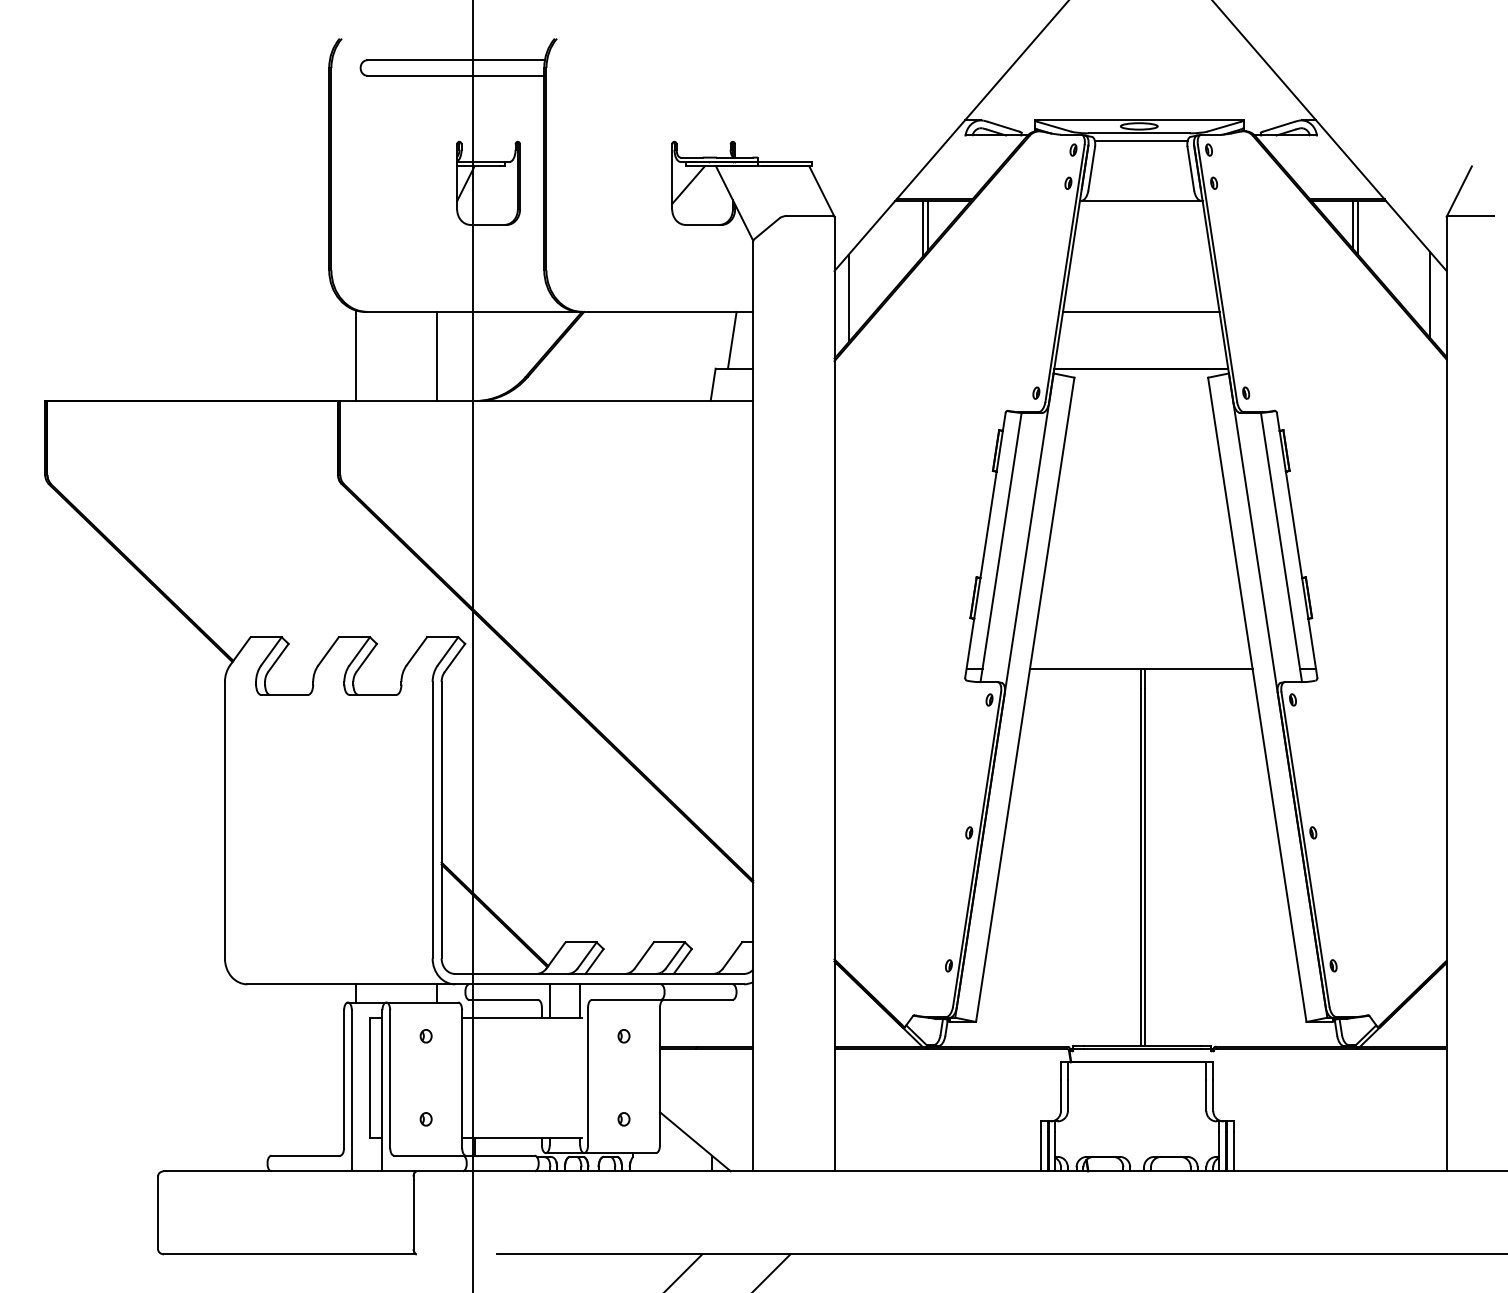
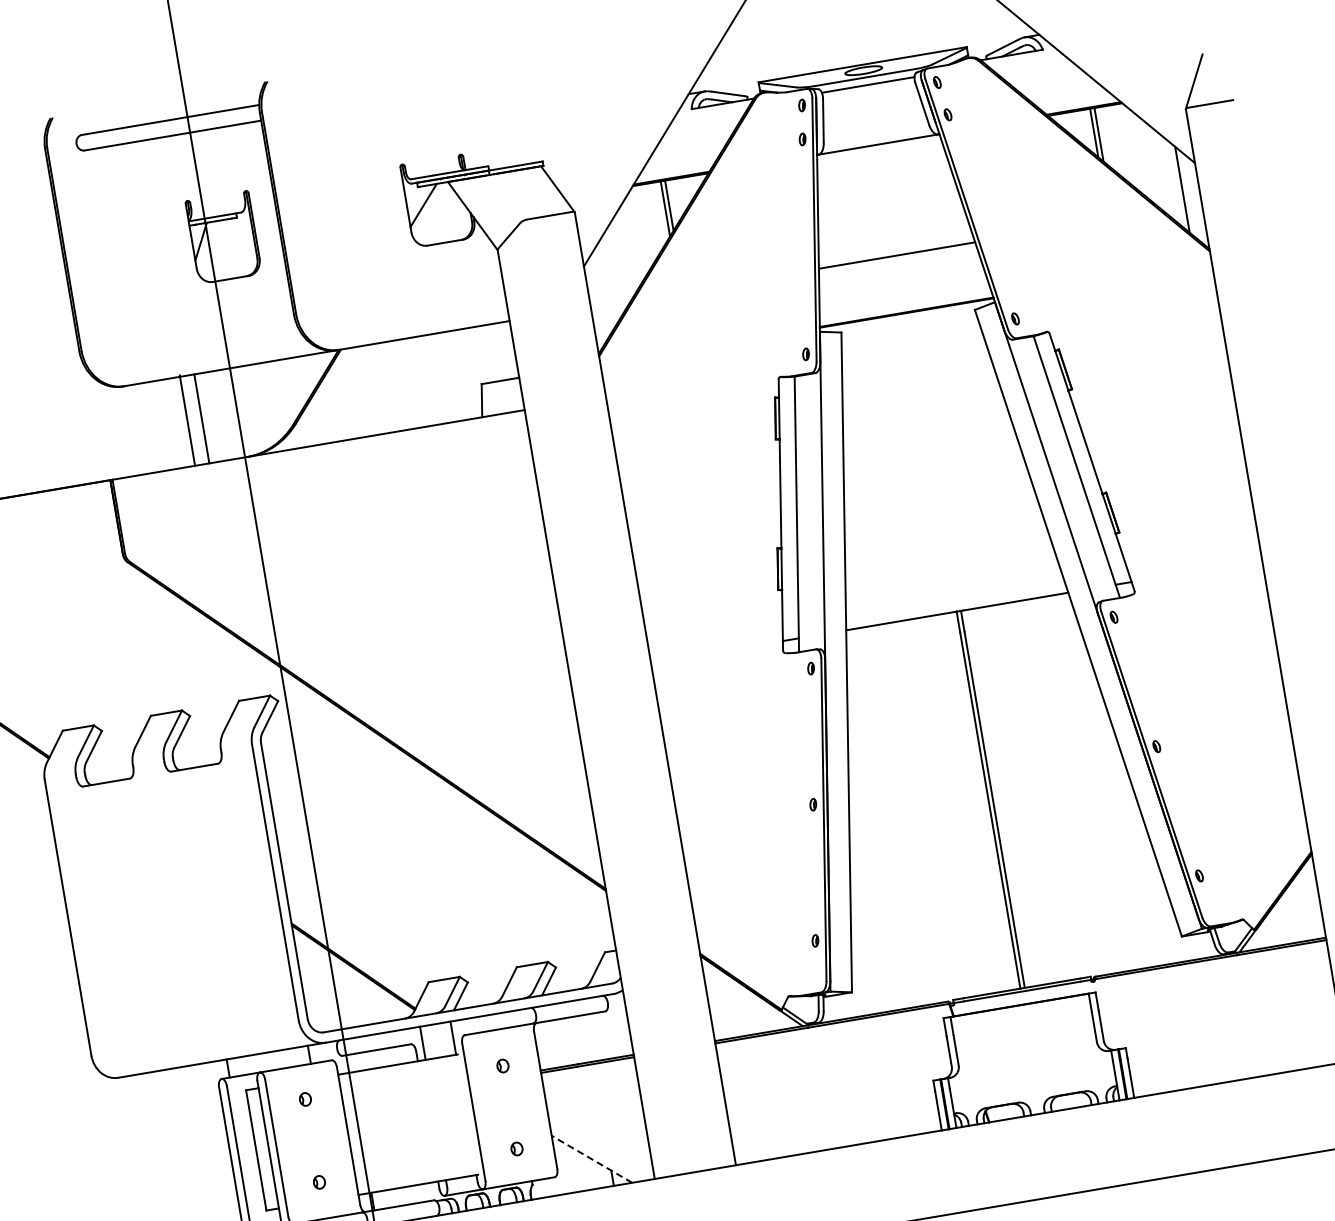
line: (848, 298) -> (602, 291), removed
line: (731, 339) -> (492, 352), removed
line: (356, 355) -> (187, 420), moved
line: (694, 1141) -> (591, 1159), solid -> dashed

